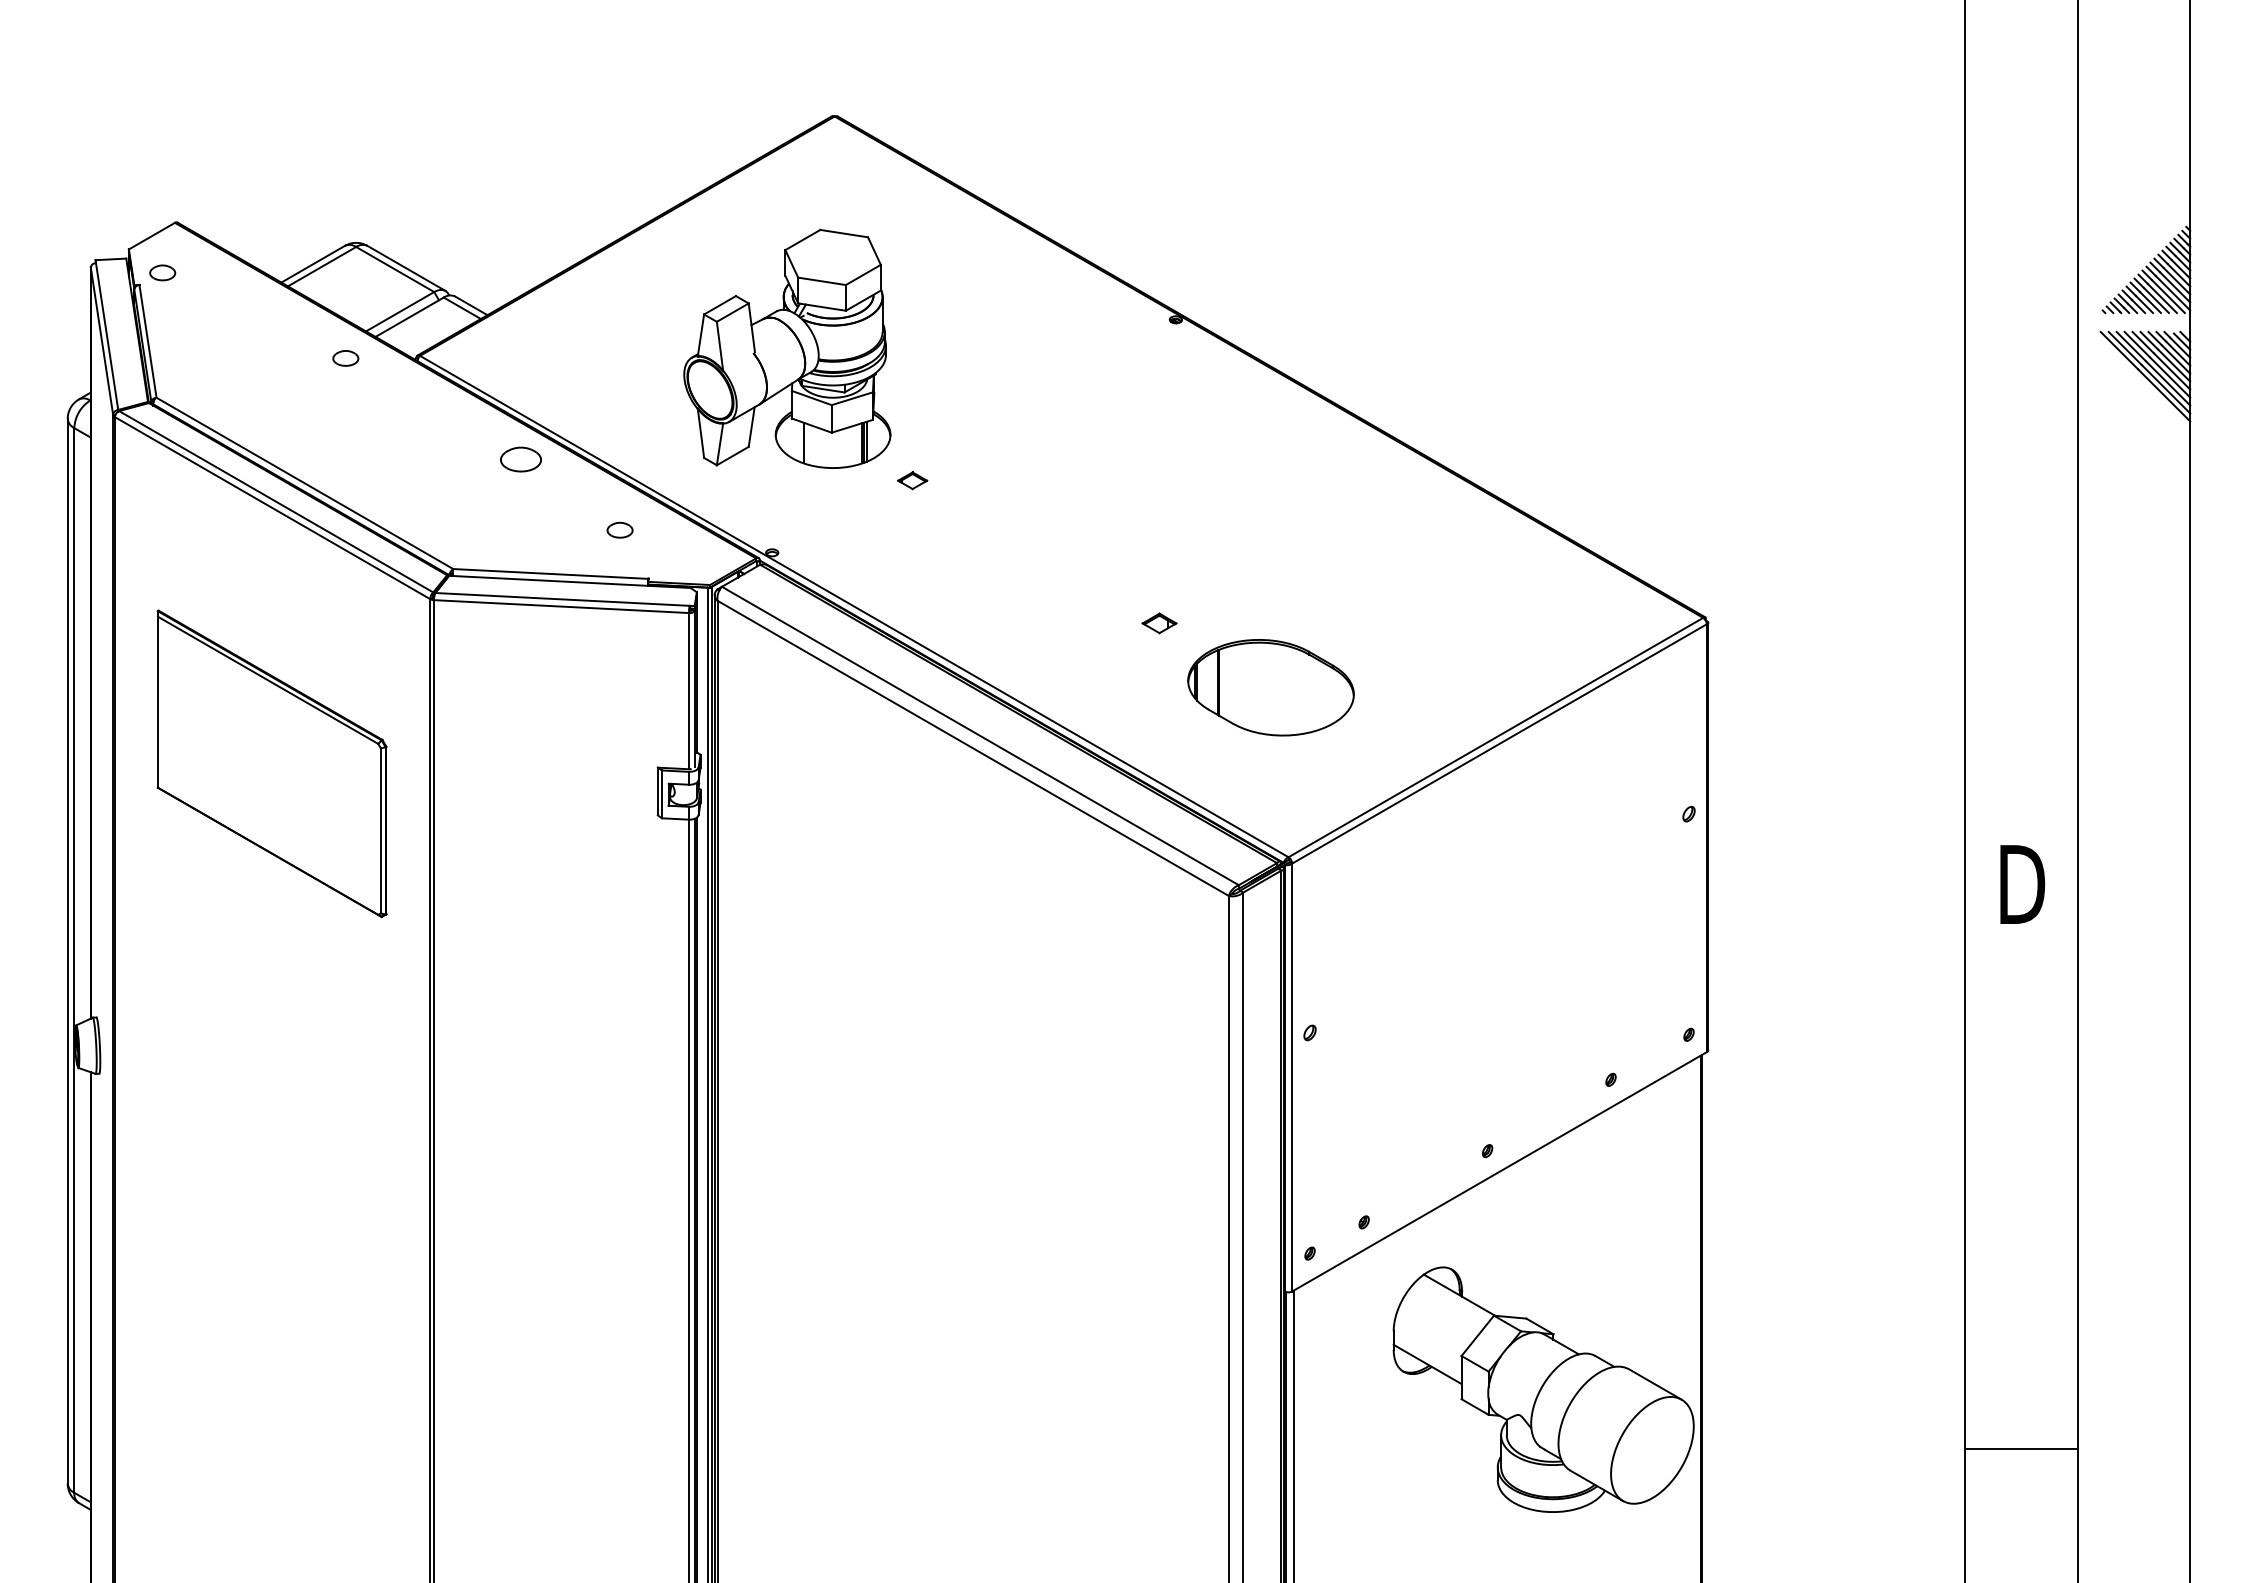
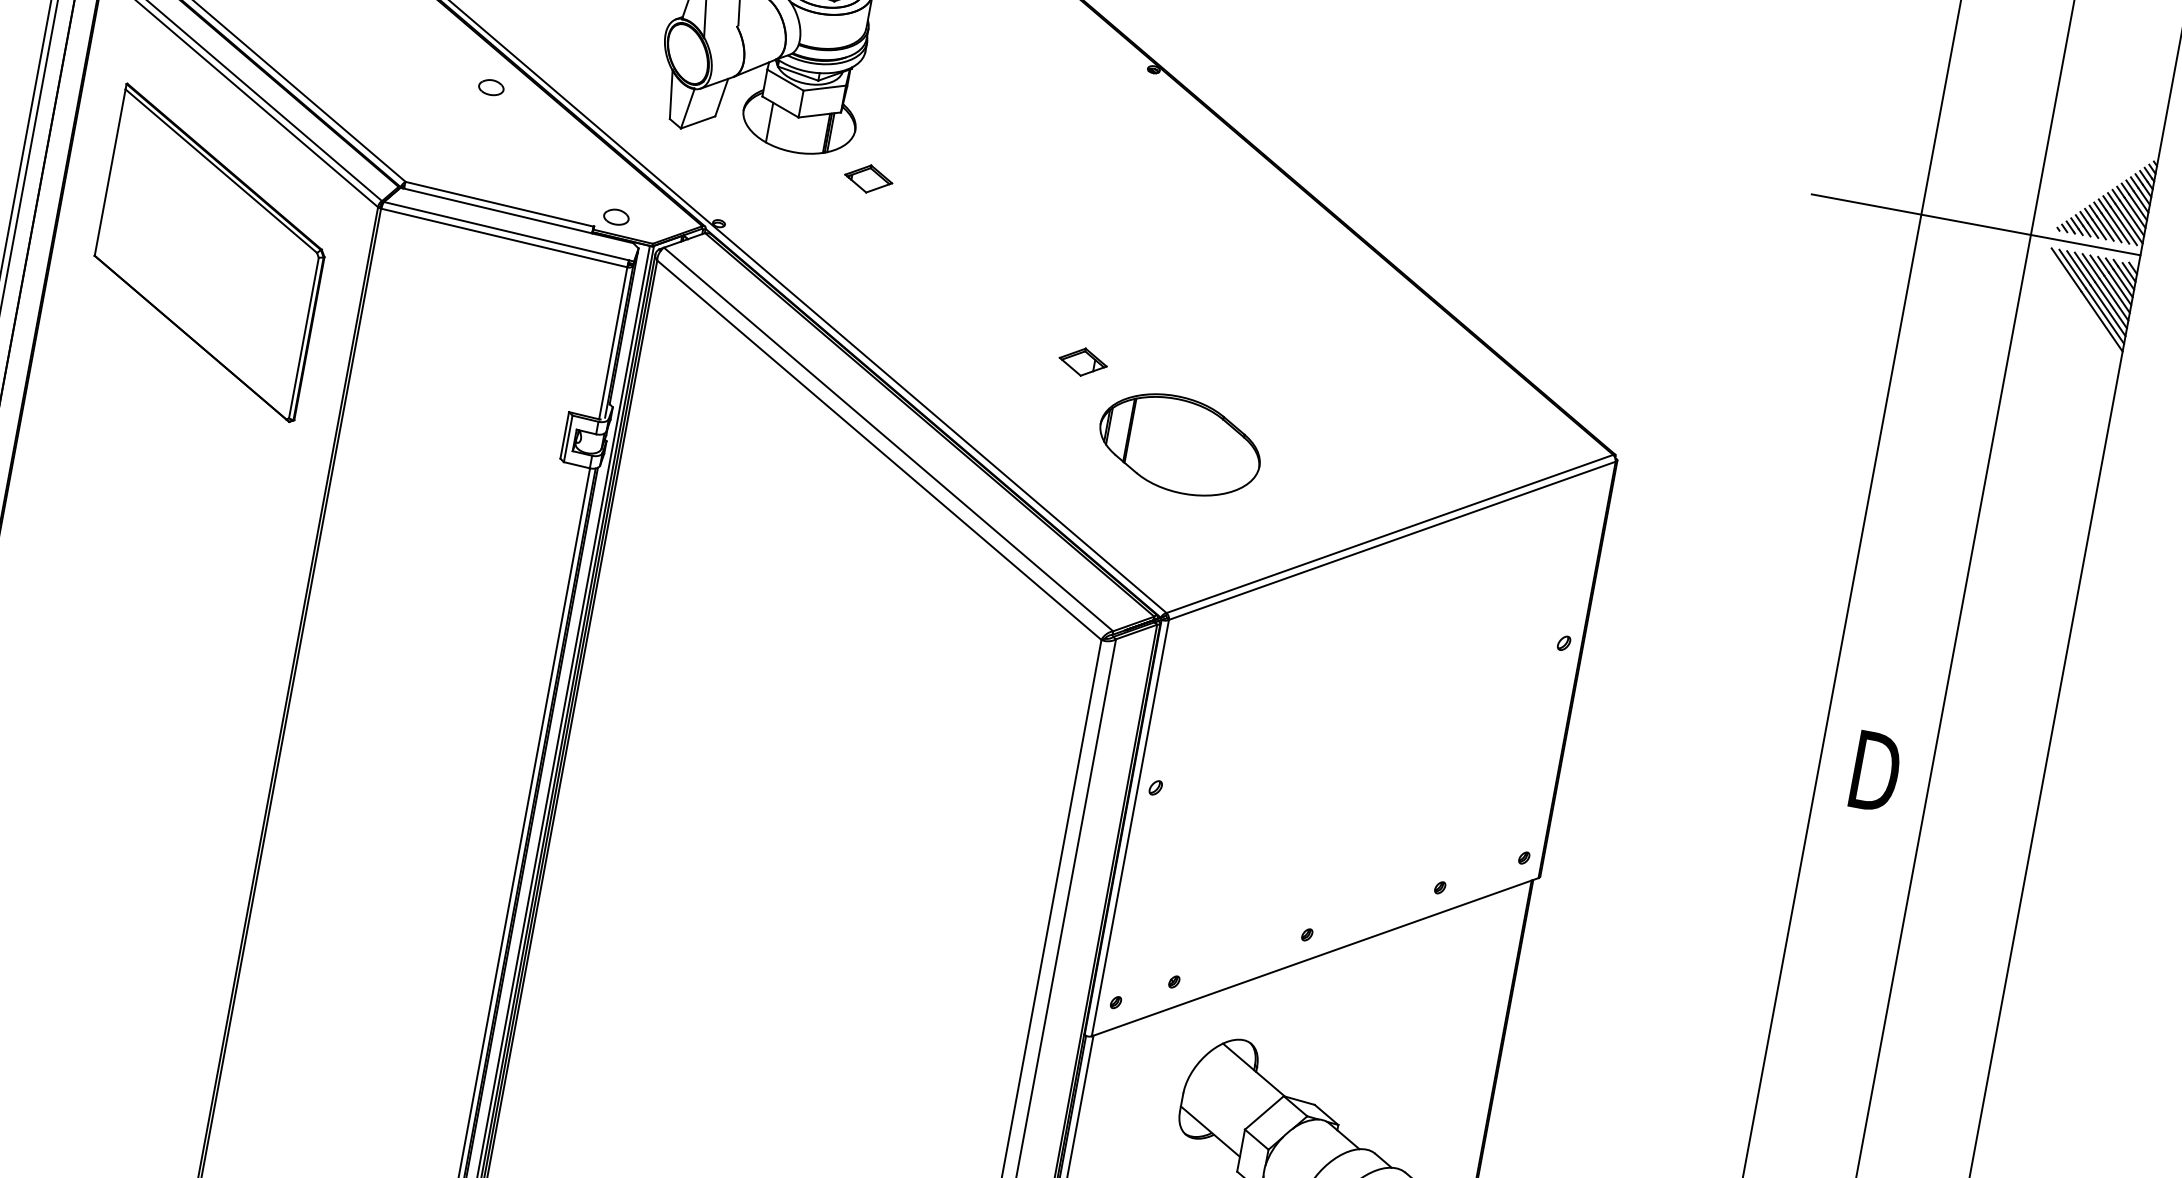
line: (2021, 322) -> (1976, 224), added
part: (520, 459) -> (490, 87), size x0.62
part: (912, 480) -> (868, 178), size x1.67
part: (619, 529) -> (615, 216), moved
part: (1159, 623) -> (1083, 362), size x1.43
part: (271, 763) -> (209, 252), moved

